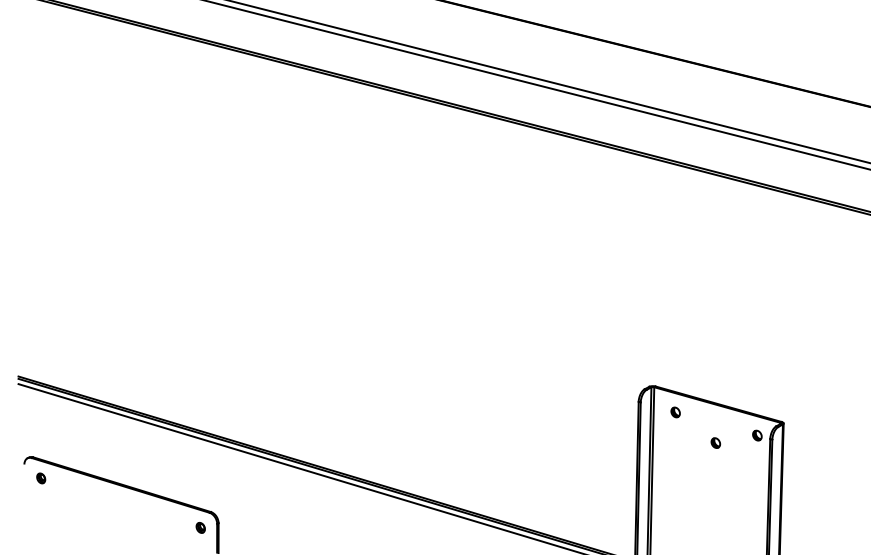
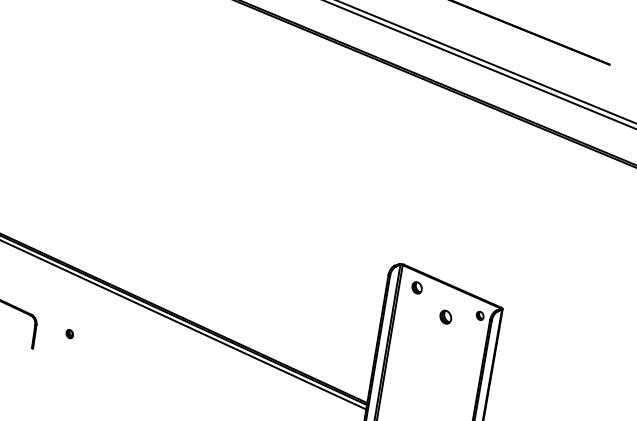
part: (675, 412) -> (416, 287), size x1.4
part: (715, 442) -> (445, 316), size x1.6
part: (200, 527) -> (69, 333), moved

